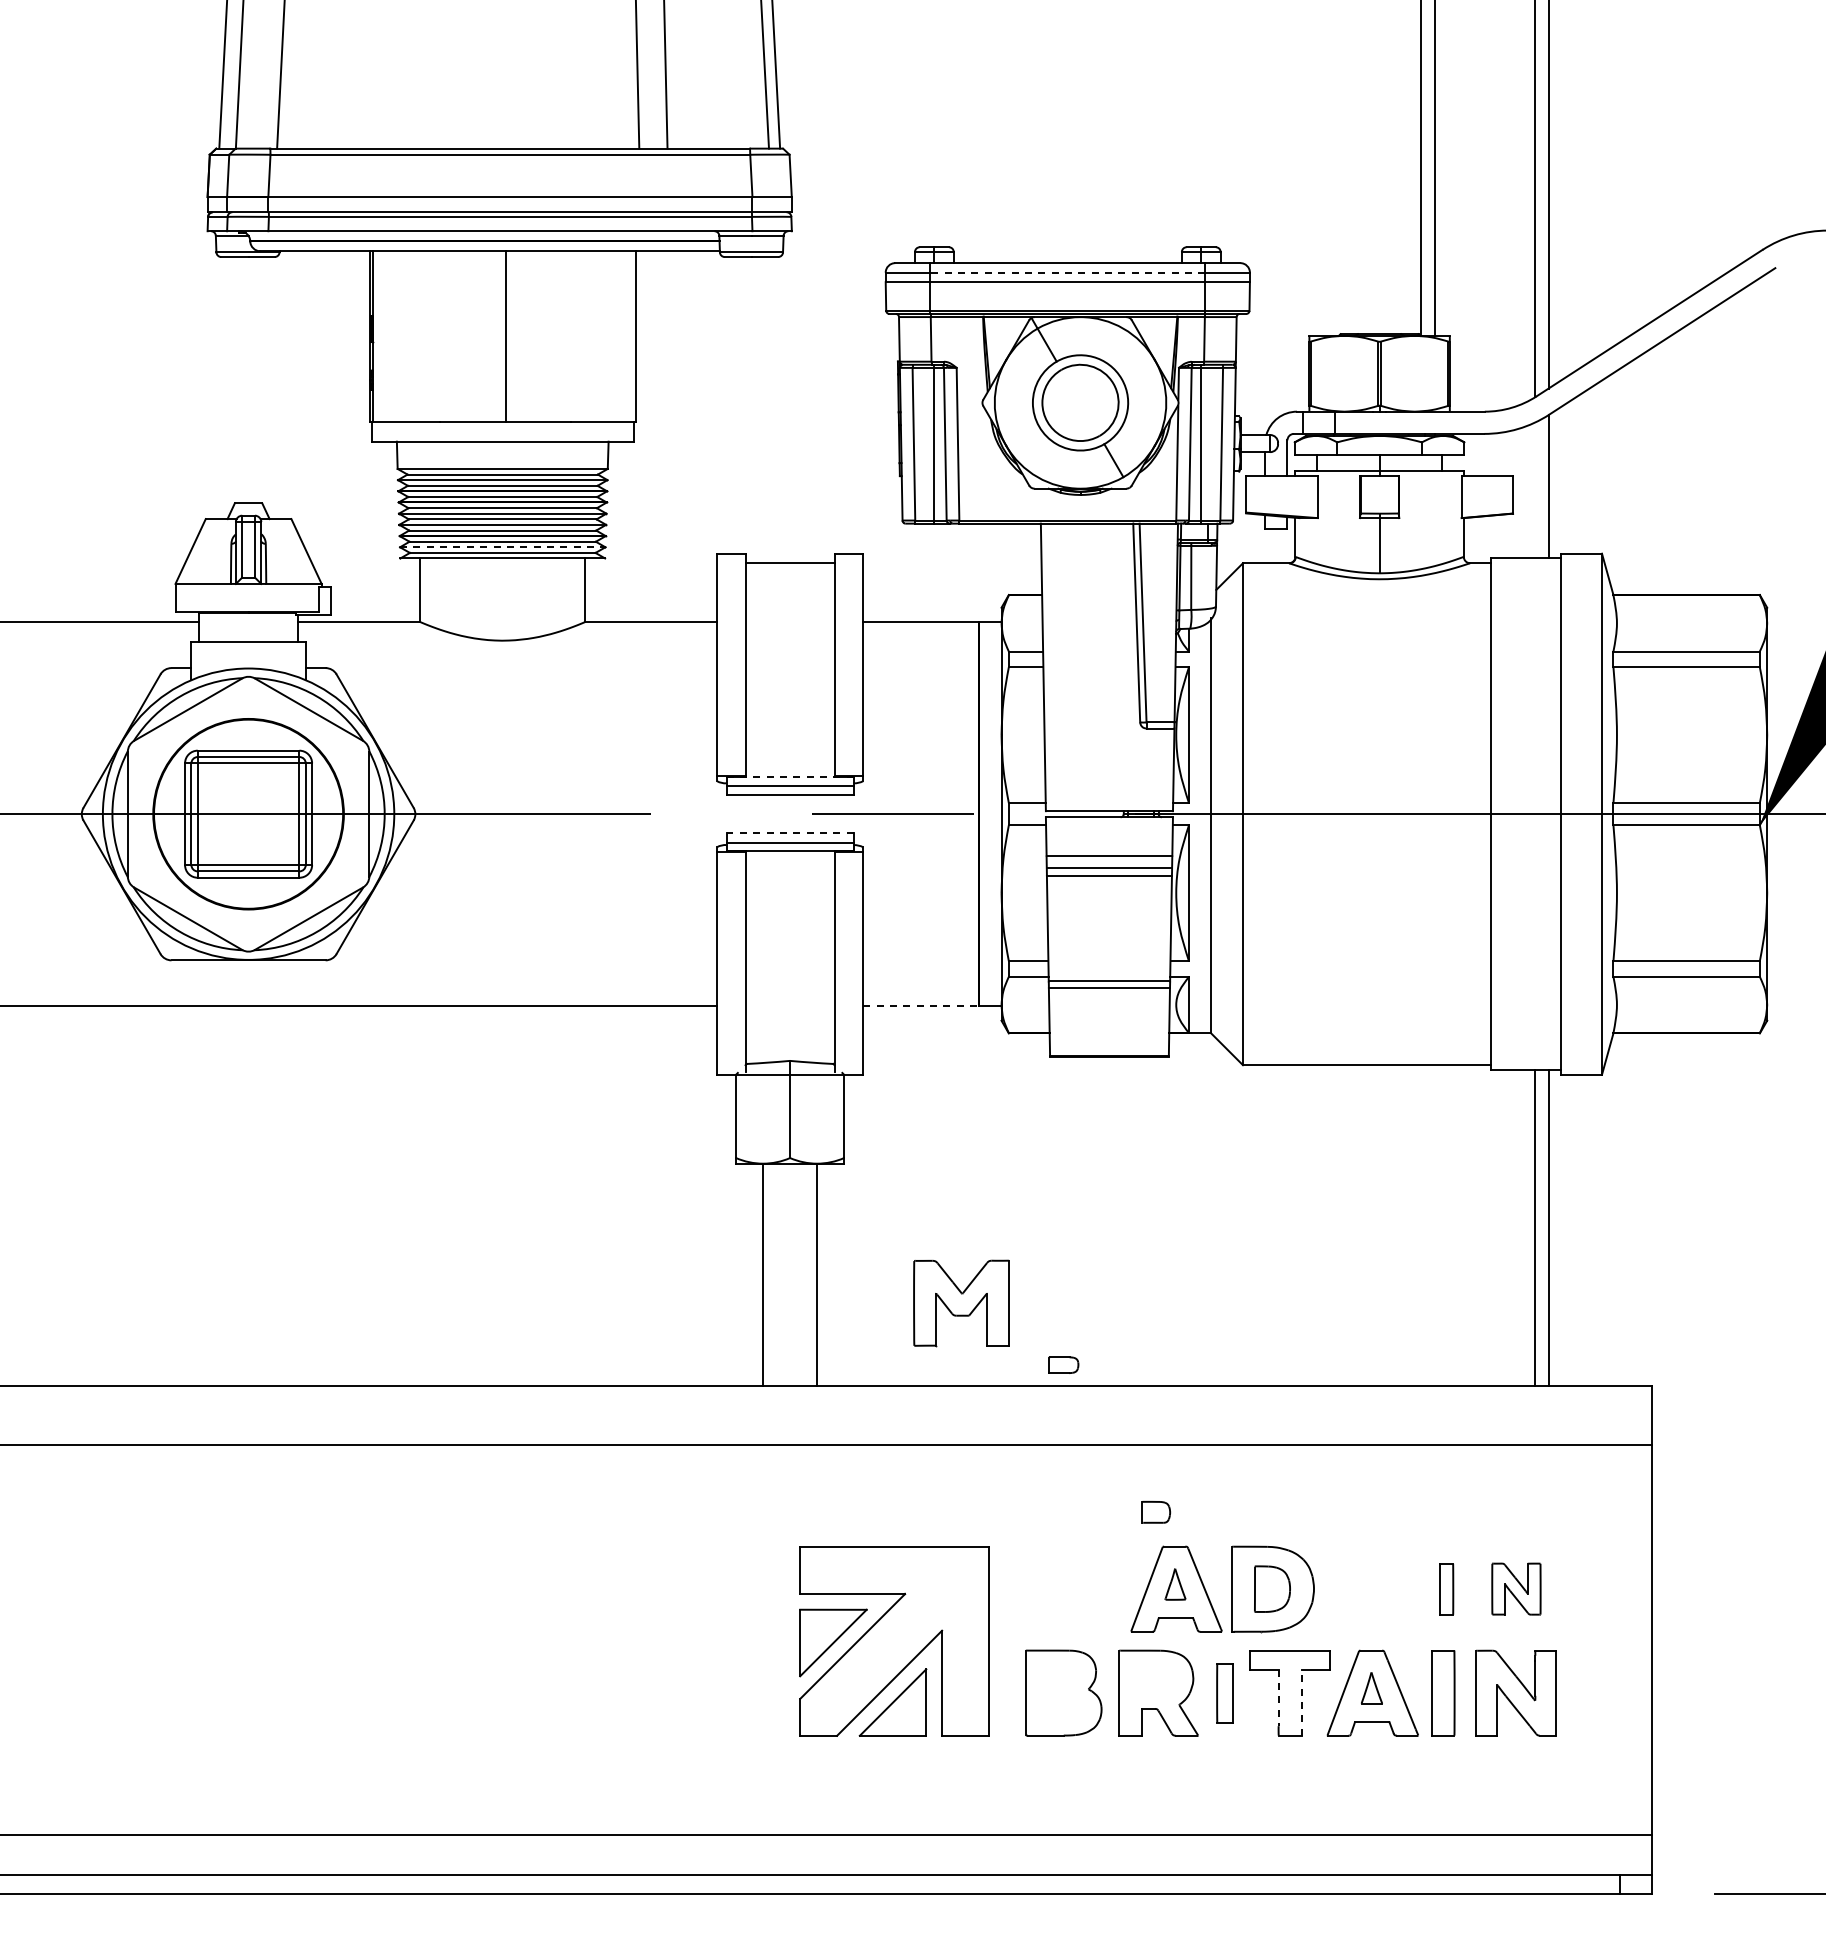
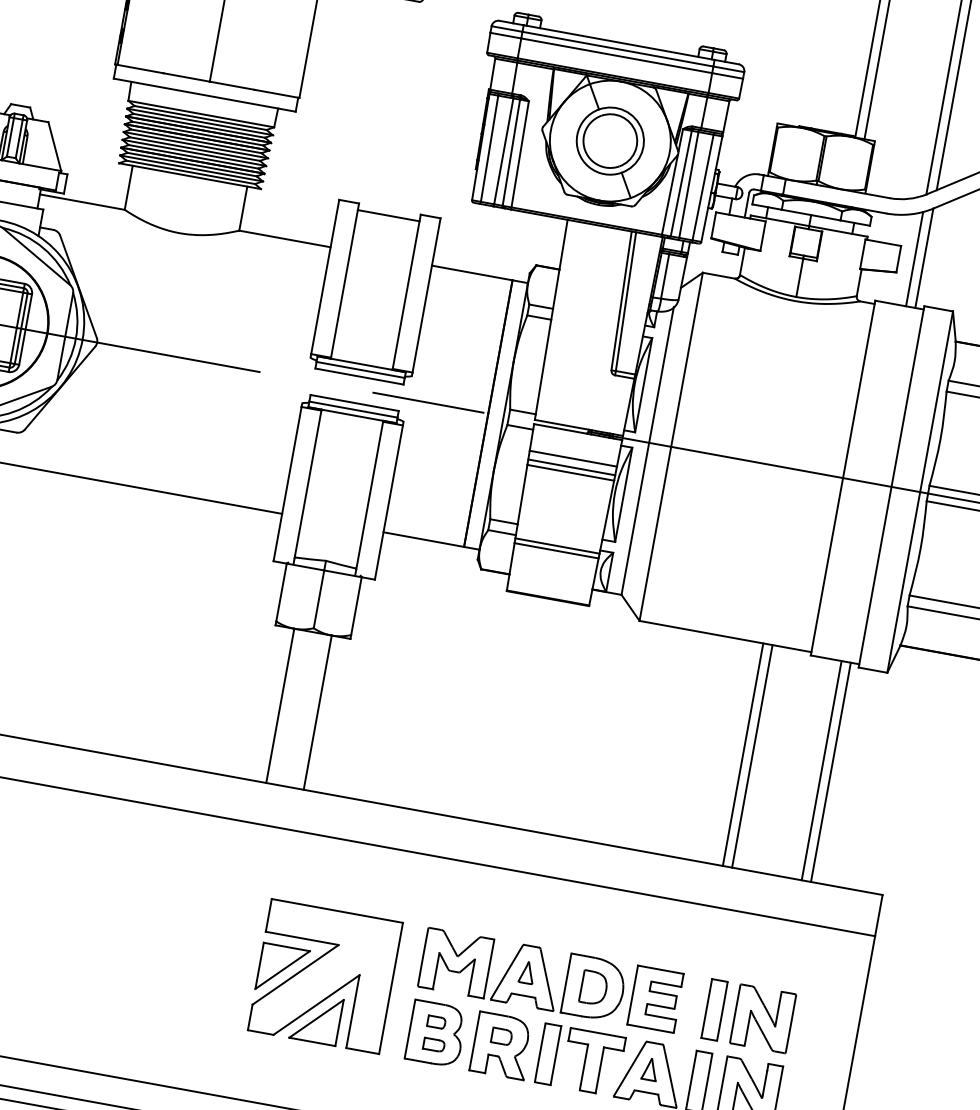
line: (1067, 272) -> (617, 49), dashed -> solid
line: (1535, 490) -> (914, 259), added
line: (502, 547) -> (191, 168), dashed -> solid
line: (790, 777) -> (361, 364), dashed -> solid
line: (790, 833) -> (354, 403), dashed -> solid
line: (921, 1006) -> (423, 539), dashed -> solid
line: (1421, 1225) -> (743, 754), added
line: (1434, 1225) -> (752, 756), added
part: (961, 1303) -> (455, 963), moved
part: (1063, 1364) -> (433, 1044), moved
part: (1156, 1512) -> (502, 1036), moved
part: (1516, 1588) -> (763, 1018), size x1.67
part: (1361, 1589) -> (655, 999), added
part: (1446, 1589) -> (714, 1010), size x1.67
part: (1061, 1676) -> (436, 1022), added
part: (1224, 1693) -> (547, 1054), size x1.43
line: (1278, 1698) -> (584, 1064), dashed -> solid
line: (1301, 1702) -> (599, 1070), dashed -> solid

